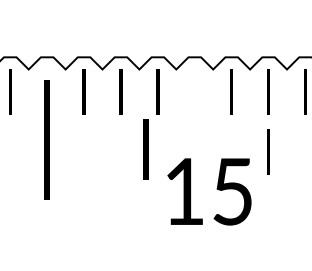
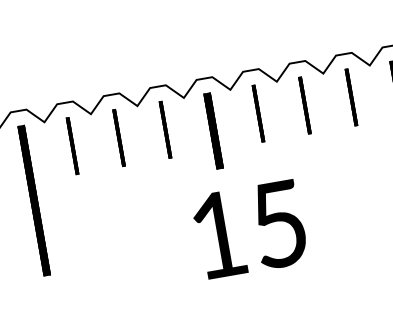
part: (46, 139) -> (33, 200), moved
part: (145, 149) -> (213, 131), moved
line: (268, 151) -> (318, 180), removed
text: (209, 191) -> (249, 229), moved

